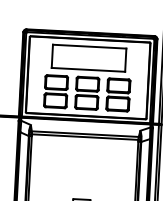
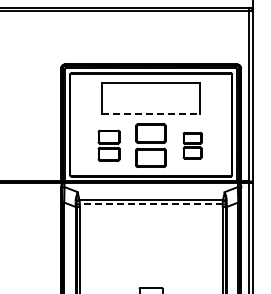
line: (88, 70) -> (151, 114), solid -> dashed
part: (55, 91) -> (108, 145), size x0.7
part: (118, 94) -> (192, 145), size x0.6
line: (84, 137) -> (150, 204), solid -> dashed

